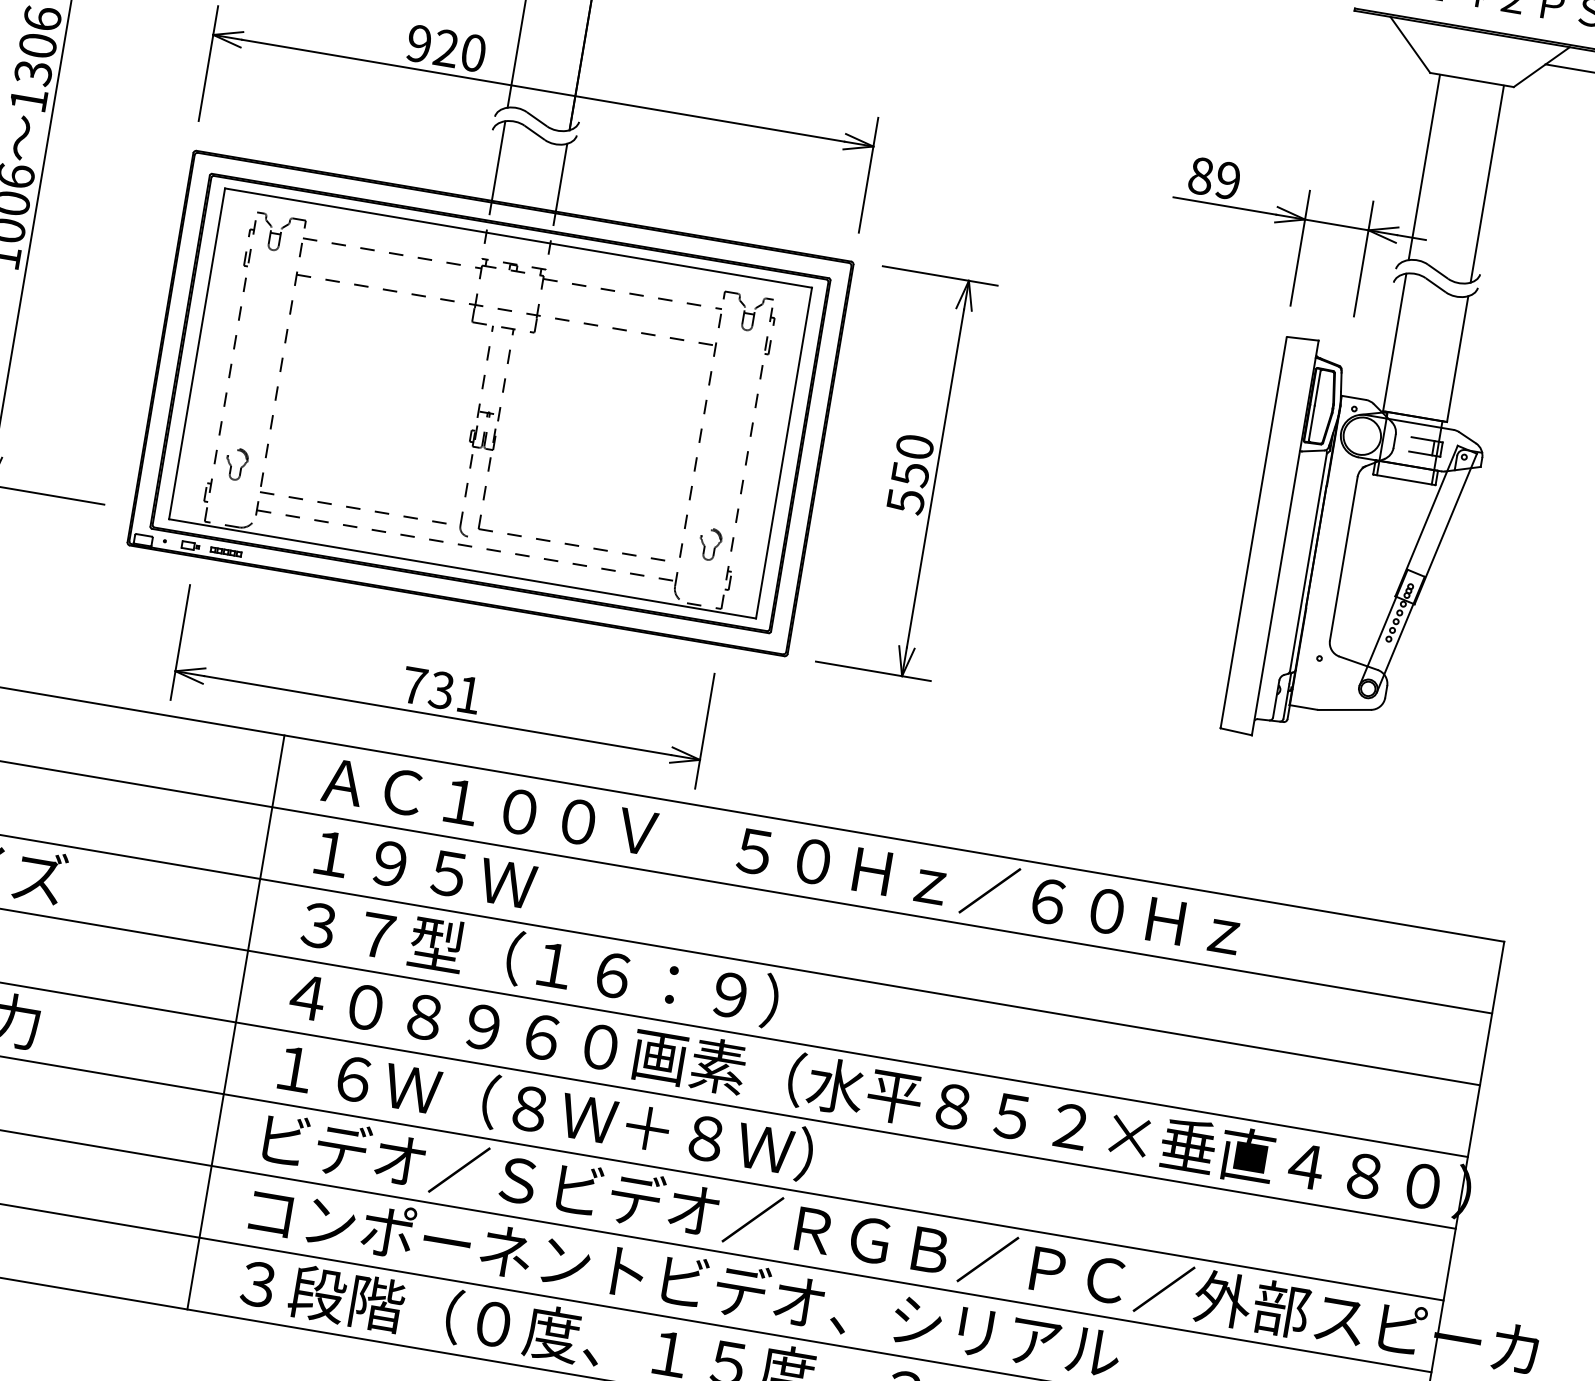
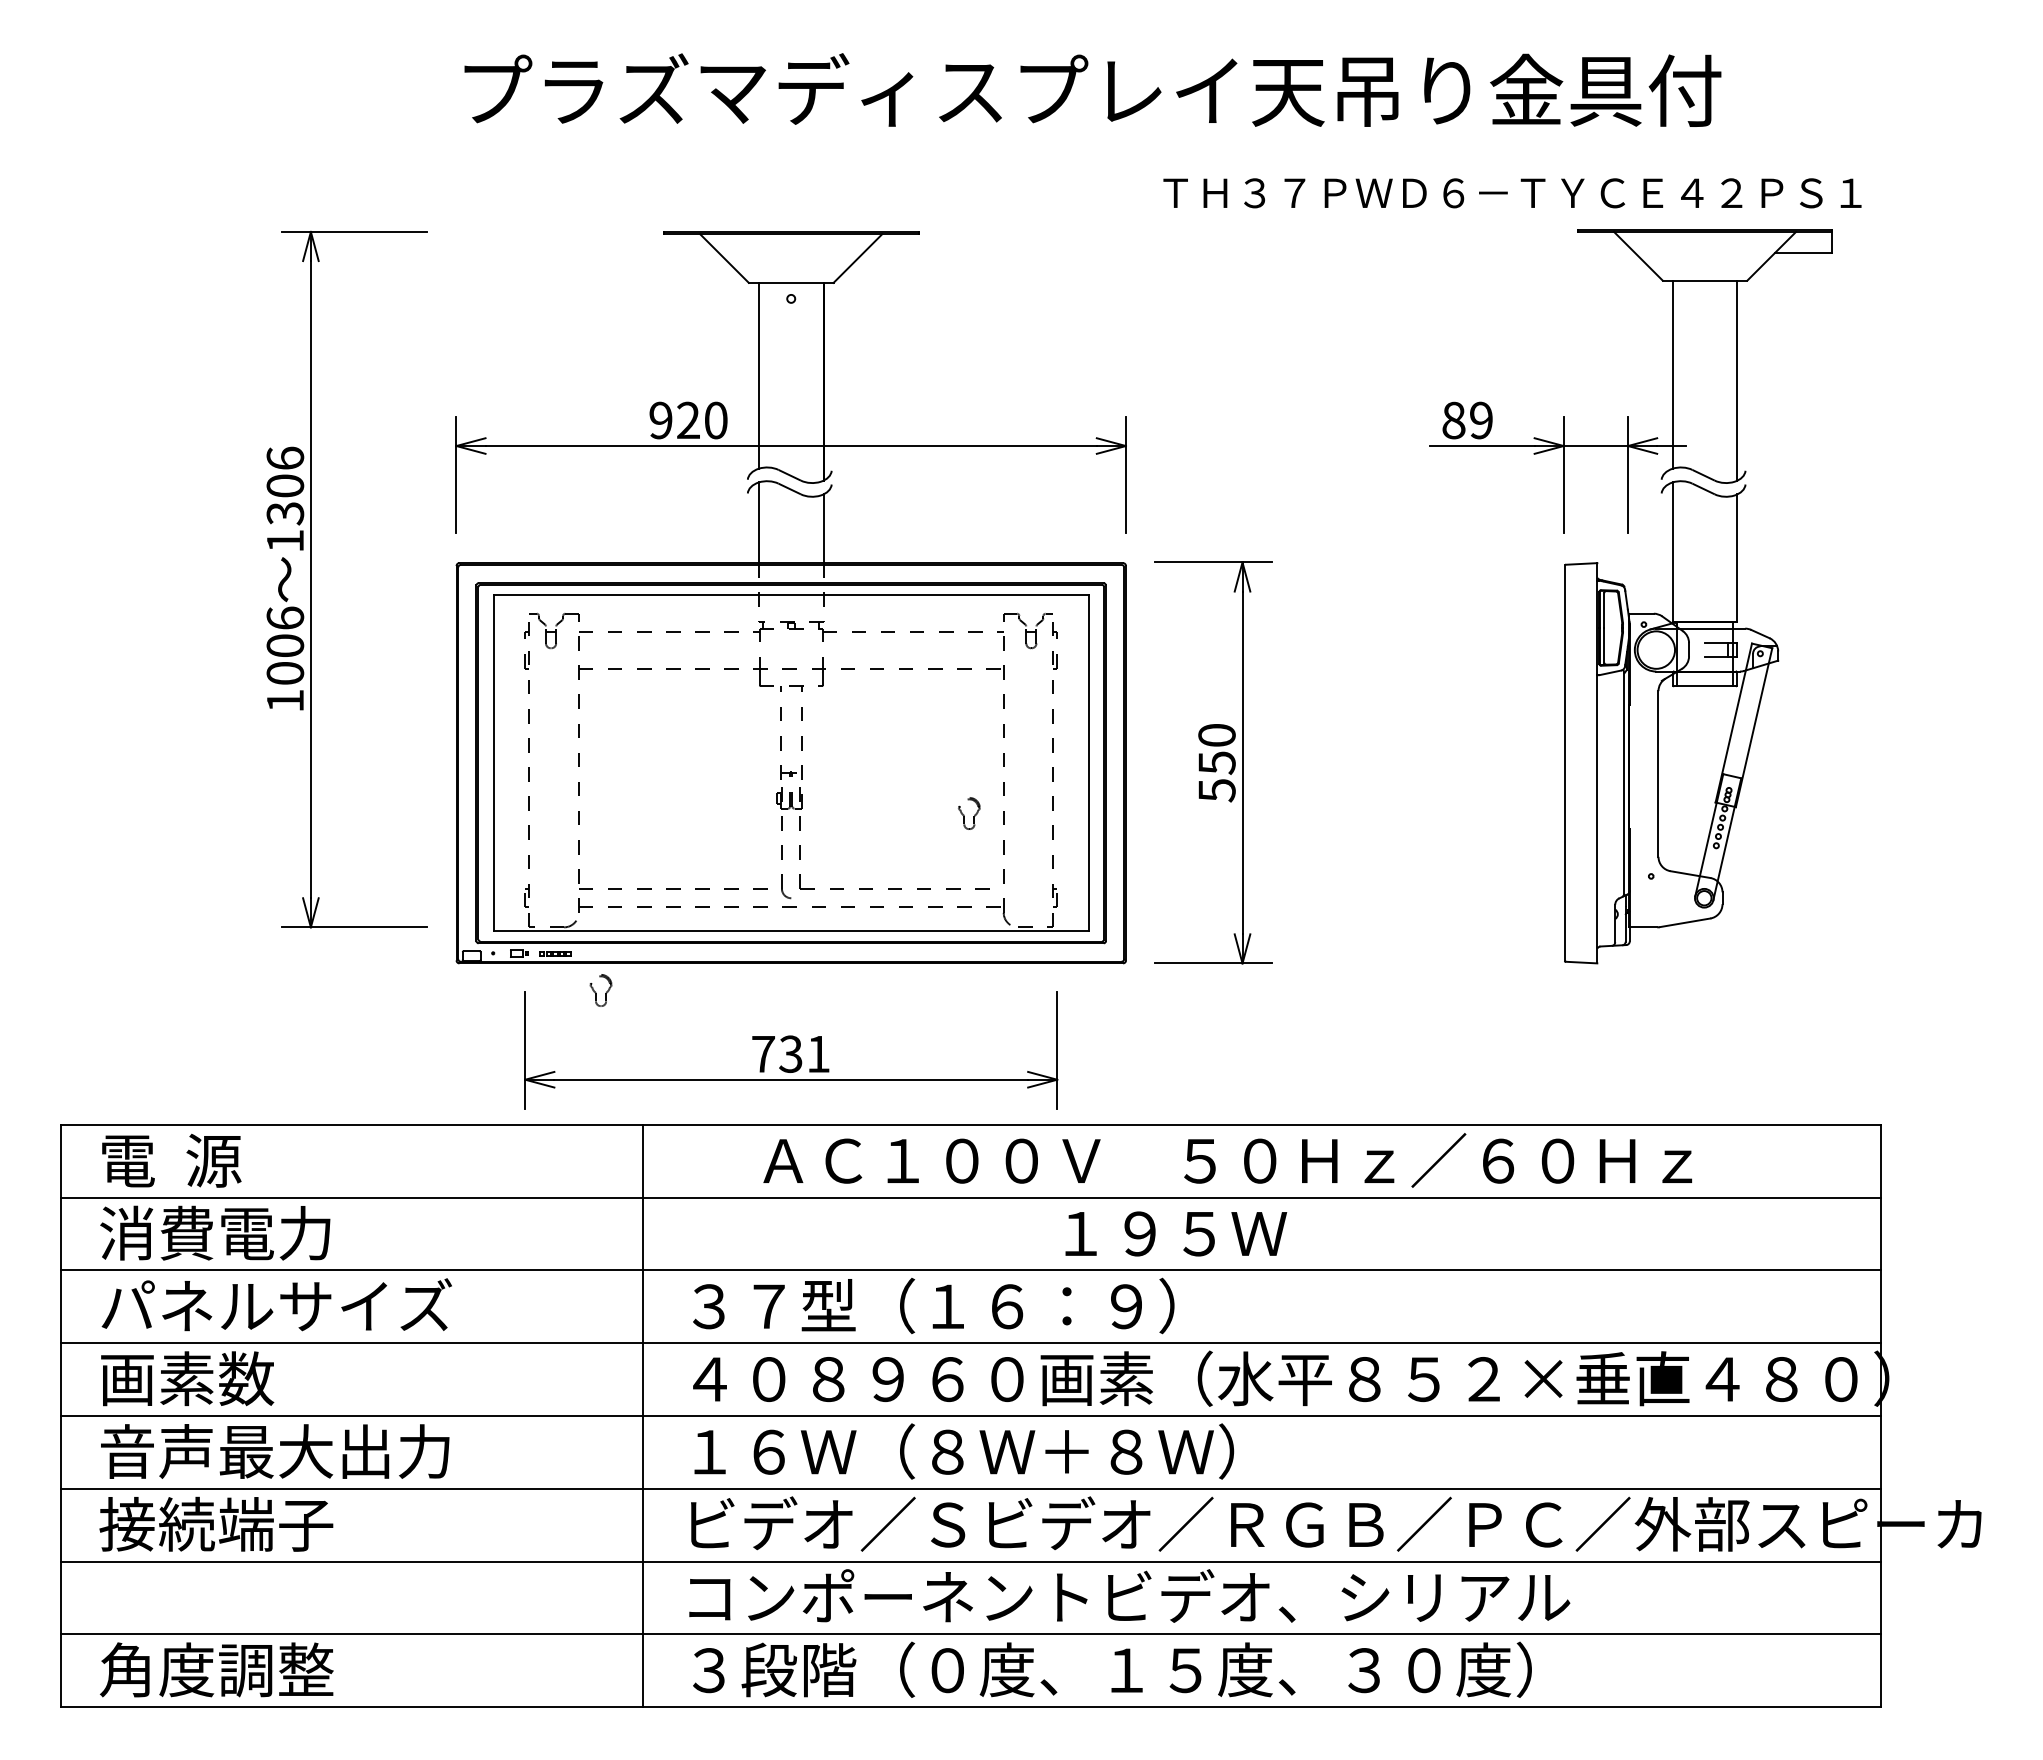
part: (236, 464) -> (600, 990), moved
part: (710, 544) -> (969, 813), moved
text: (781, 855) -> (1227, 1160), moved
text: (426, 869) -> (1176, 1233), moved

